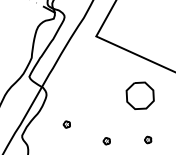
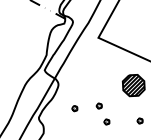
hatch: (139, 95) -> (133, 85), added
part: (96, 120) -> (98, 105), added

